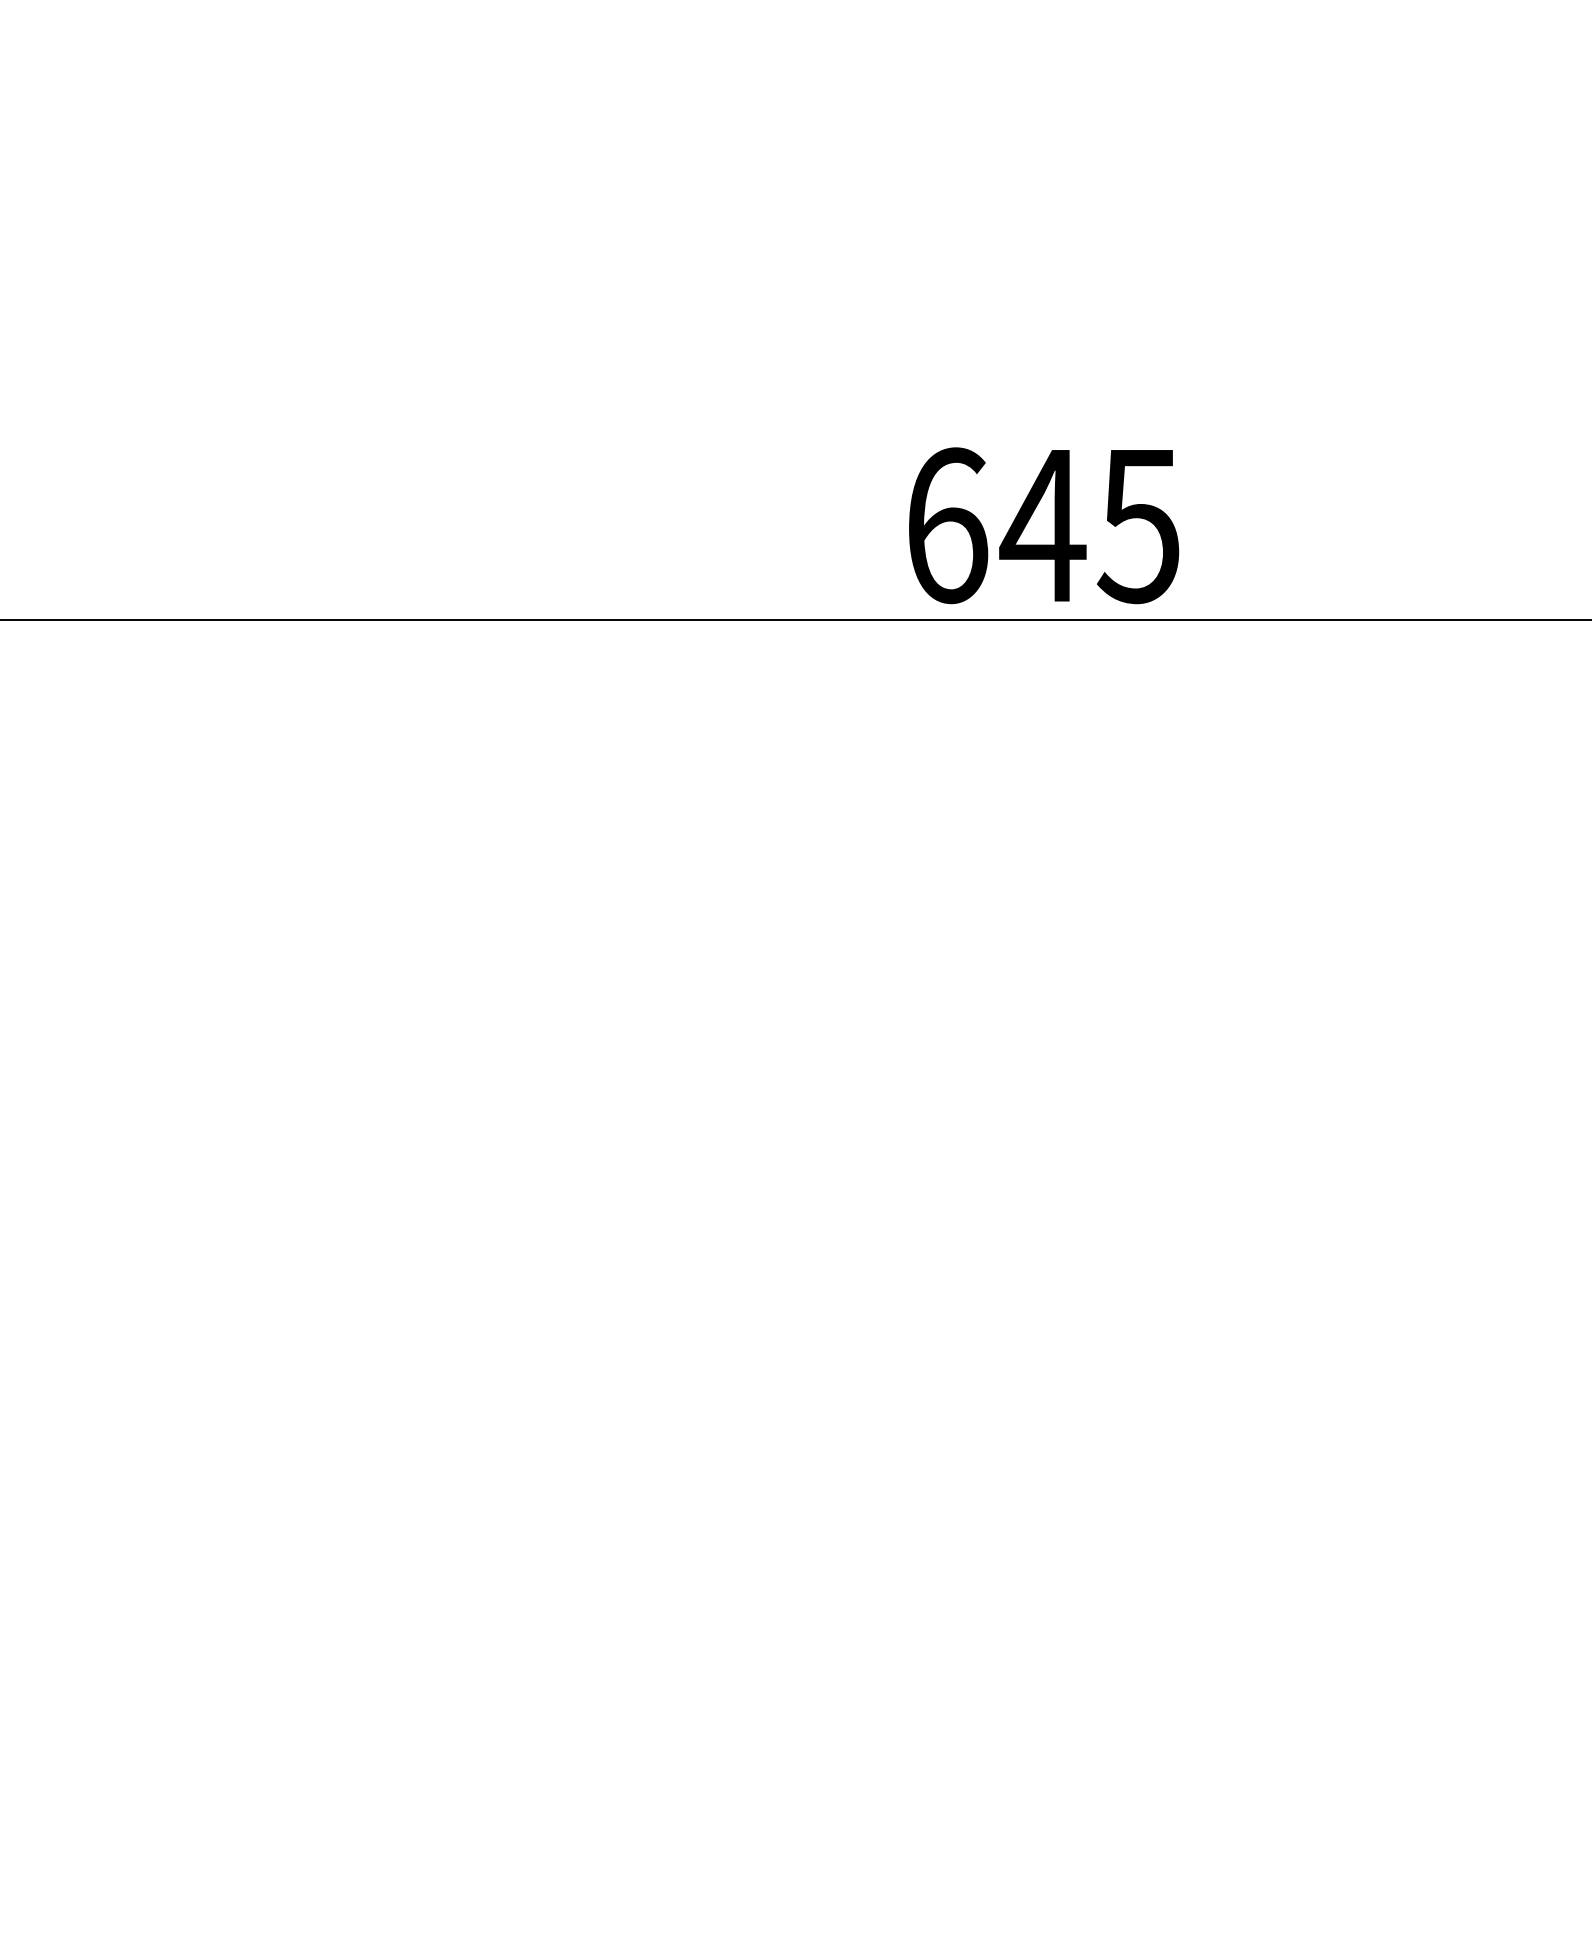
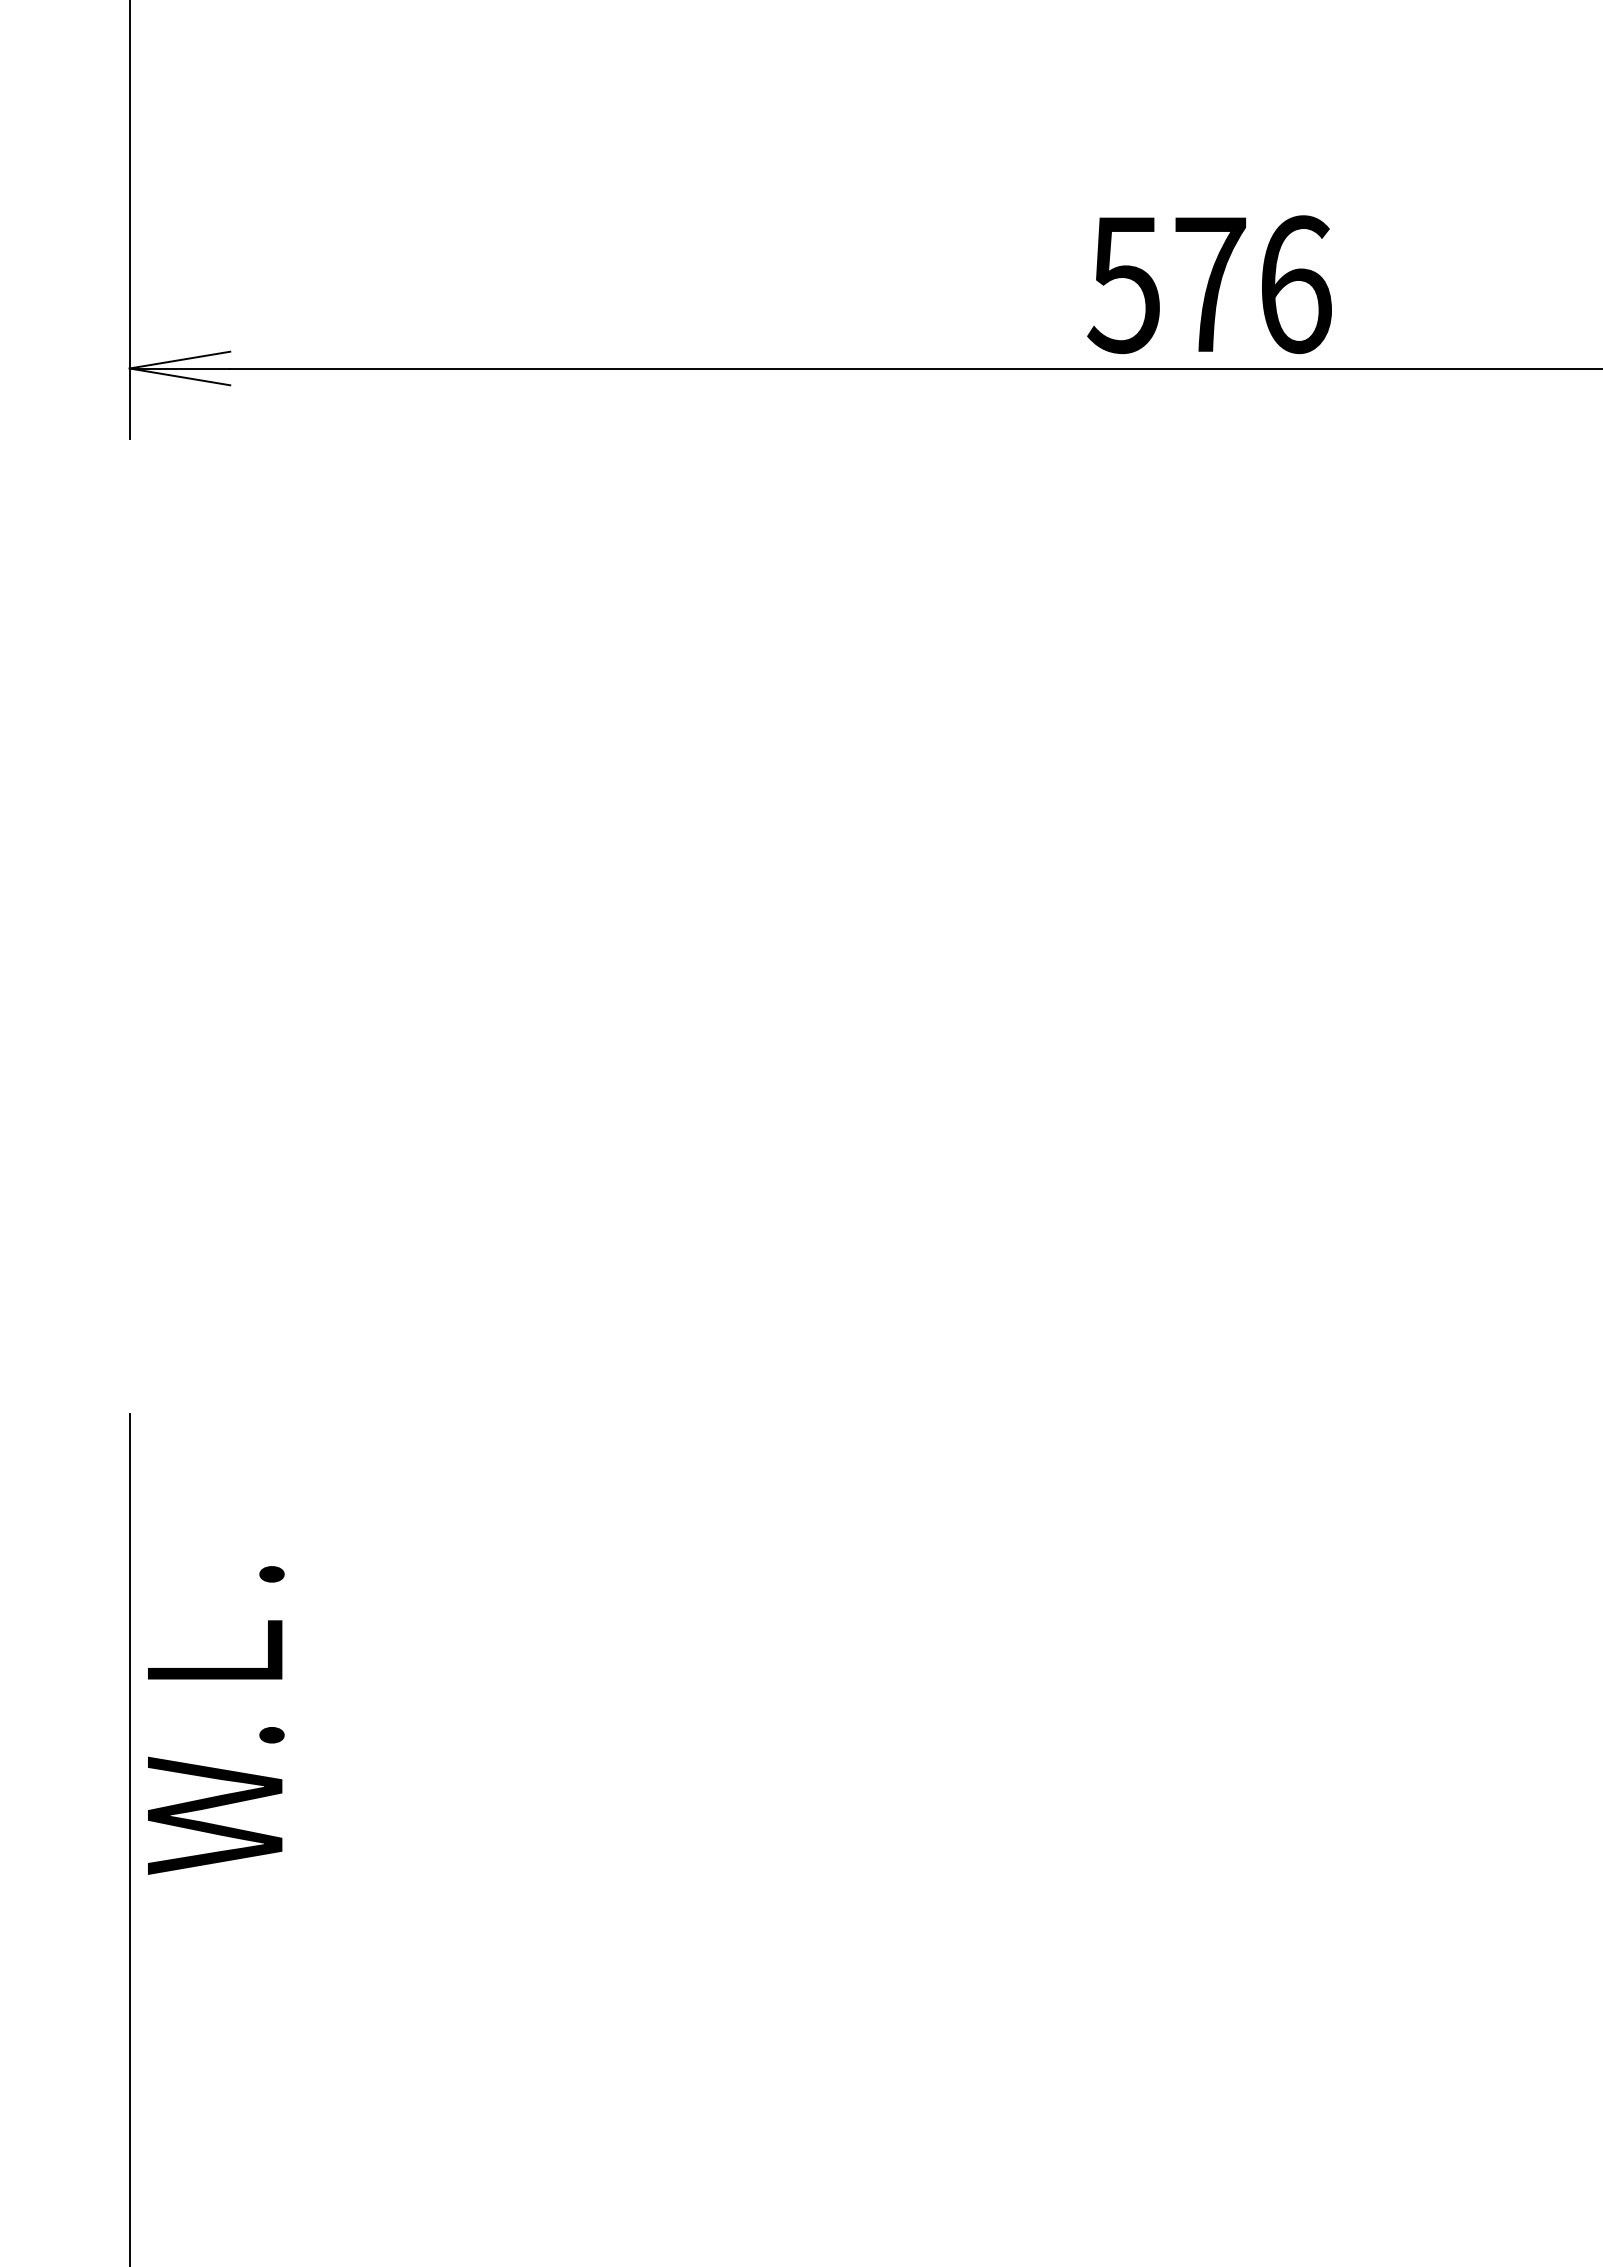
text: (1042, 525) -> (1209, 284), 645 -> 576

